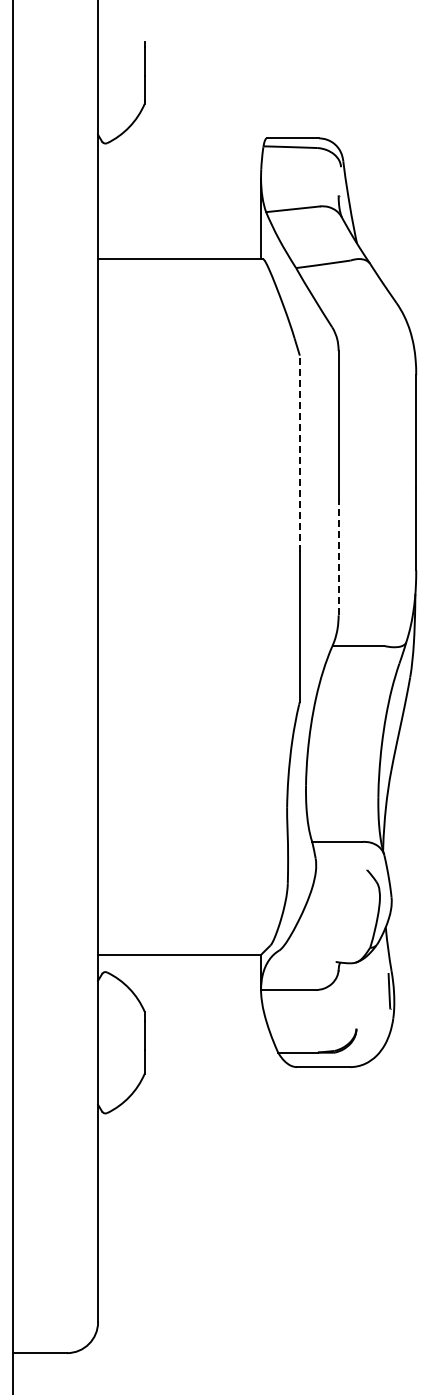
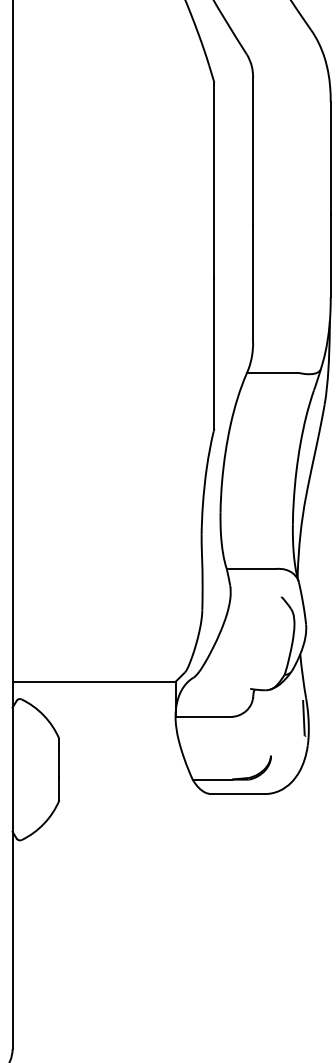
line: (299, 453) -> (214, 180), dashed -> solid
line: (338, 556) -> (253, 283), dashed -> solid

